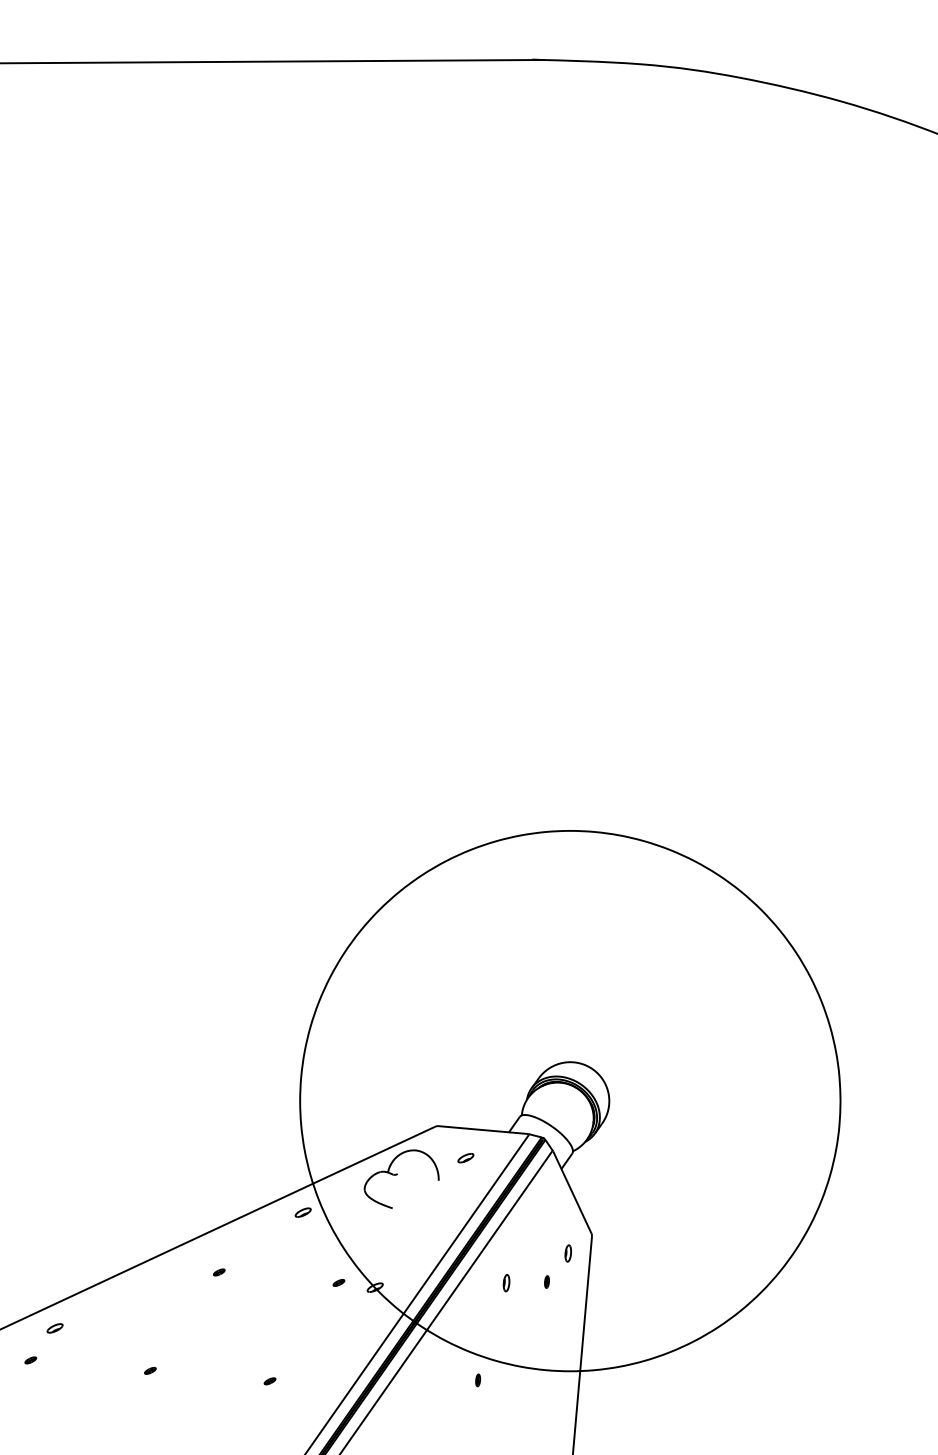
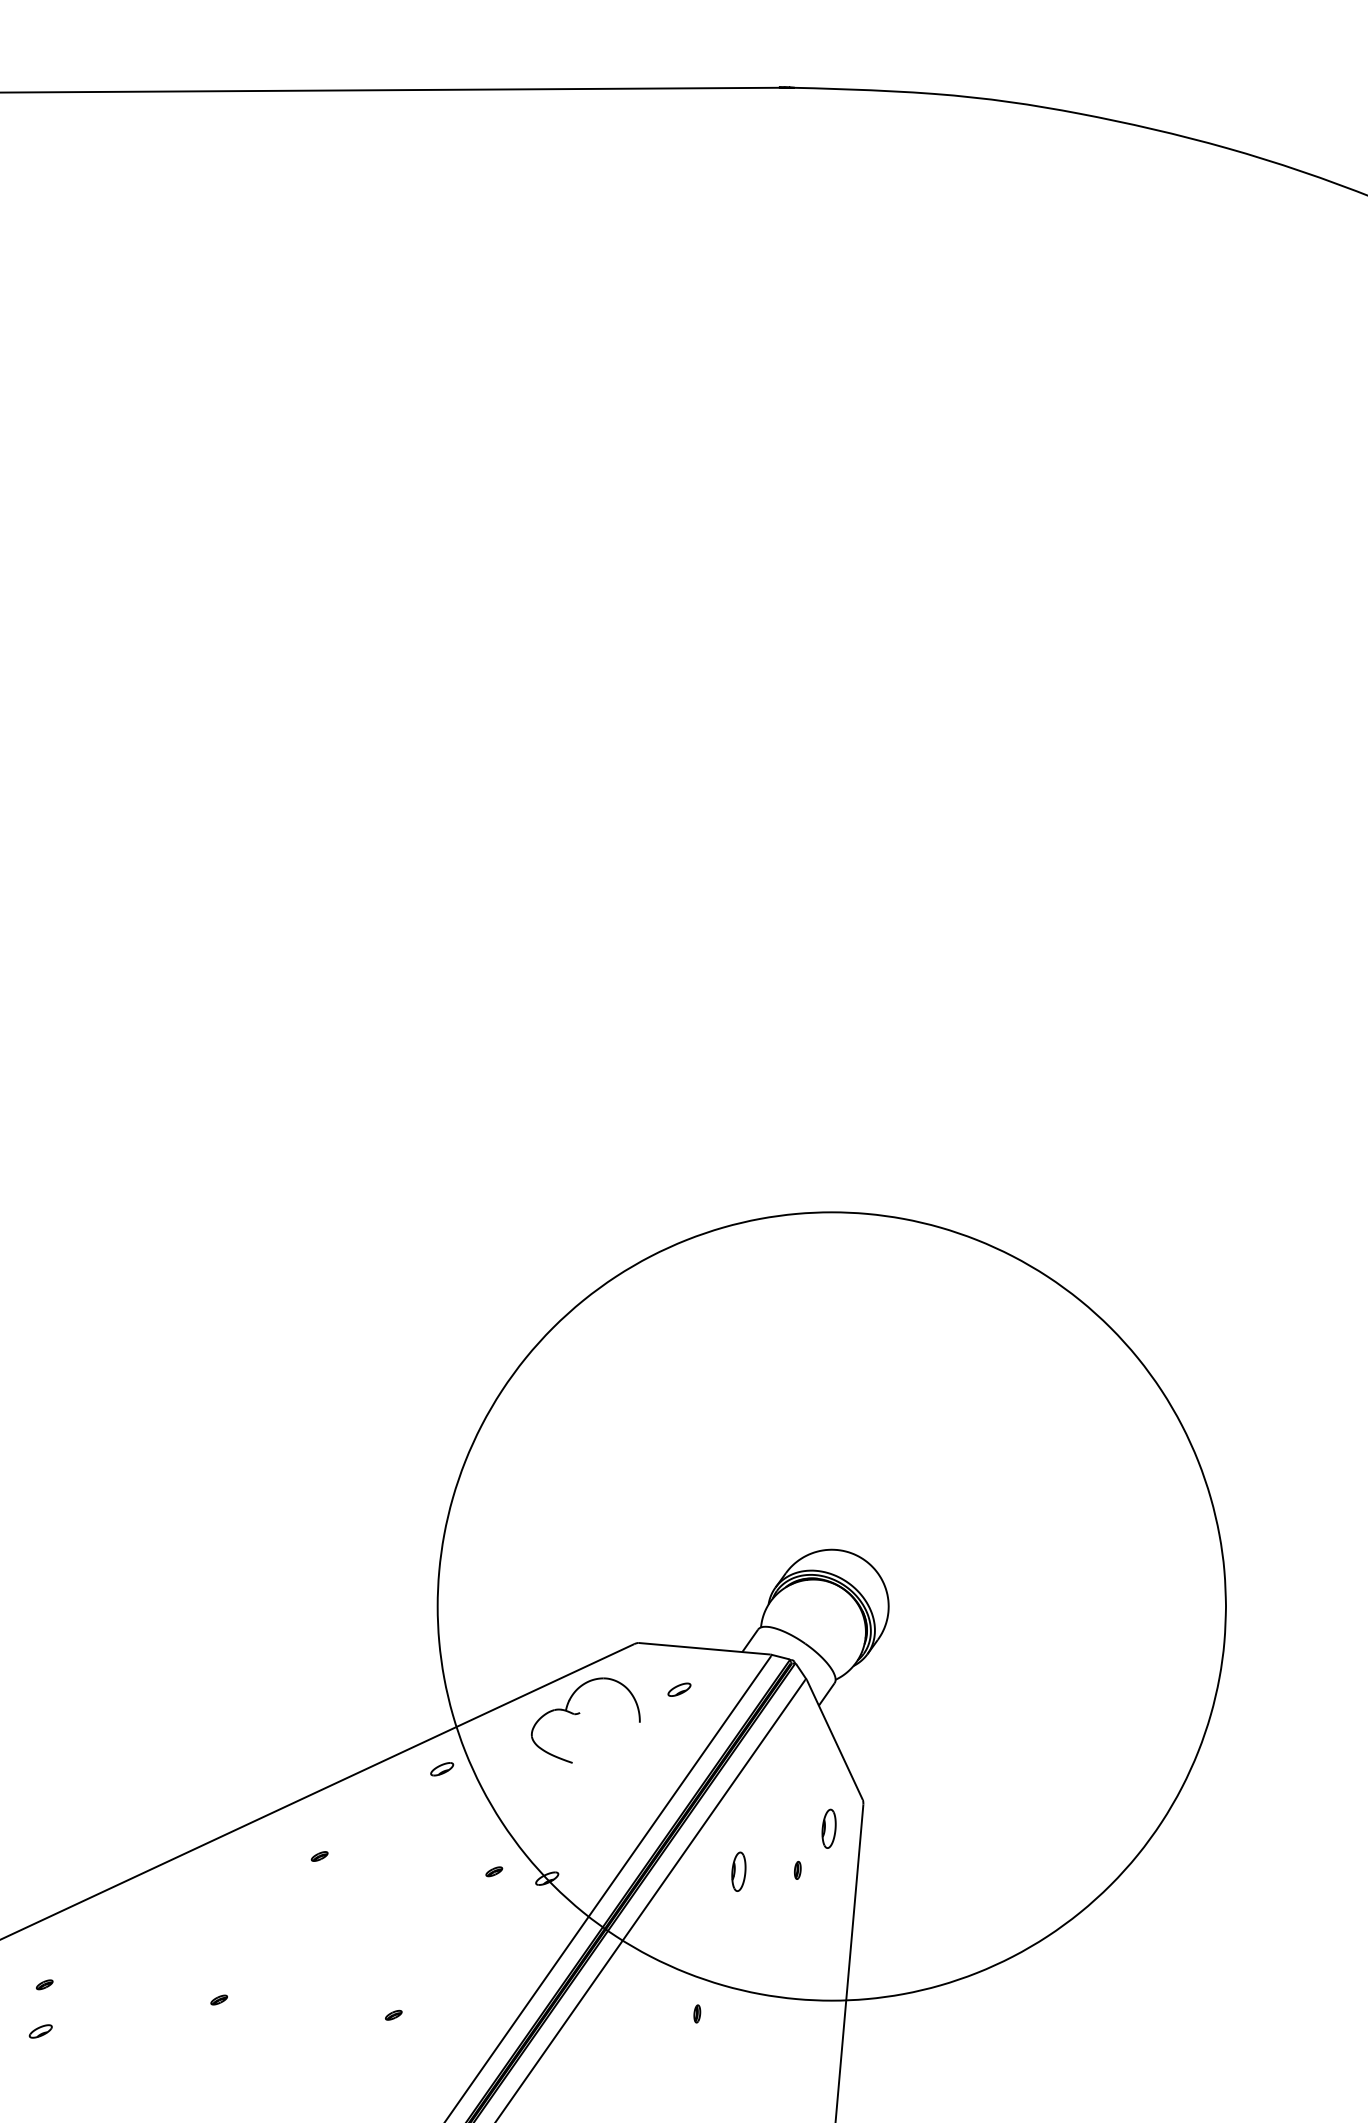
part: (567, 1253) -> (827, 1828), size x1.6
part: (506, 1283) -> (738, 1872), size x1.6
part: (54, 1328) -> (39, 2031), moved

